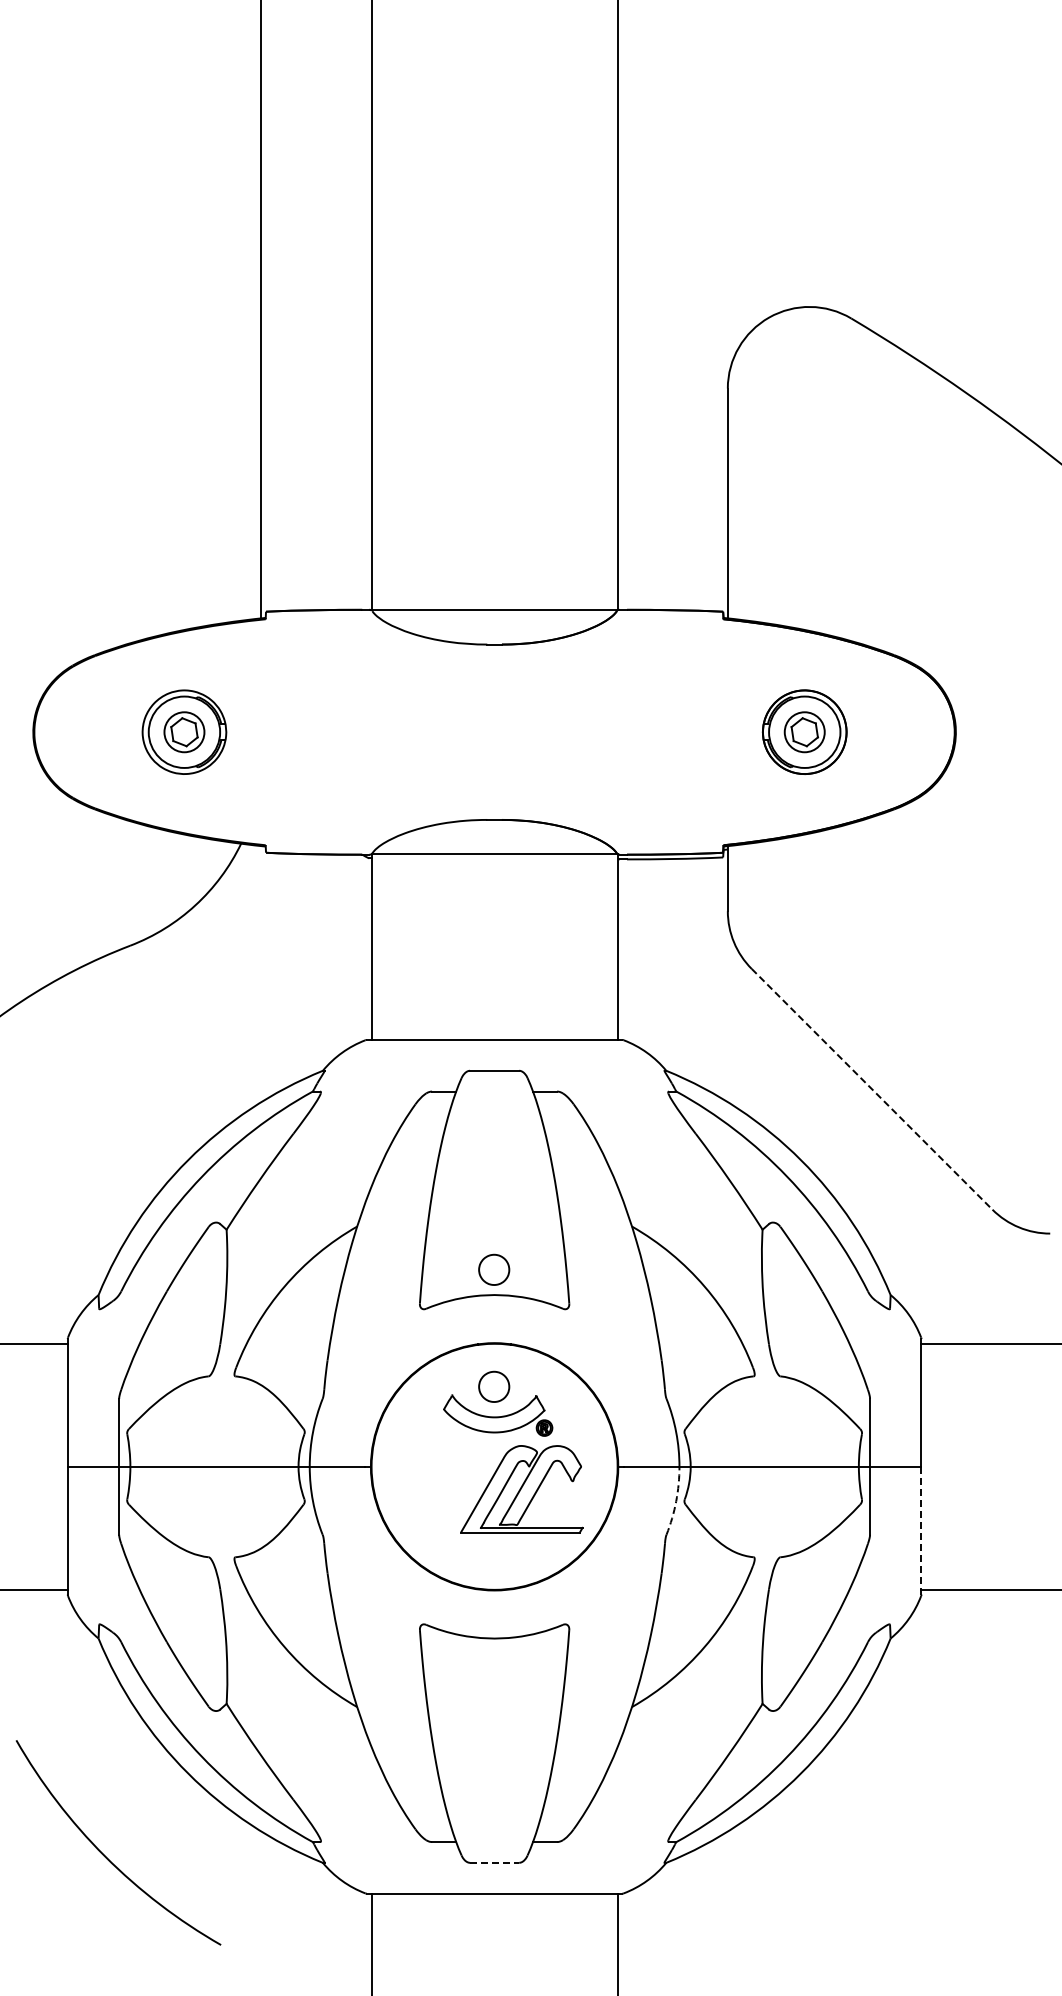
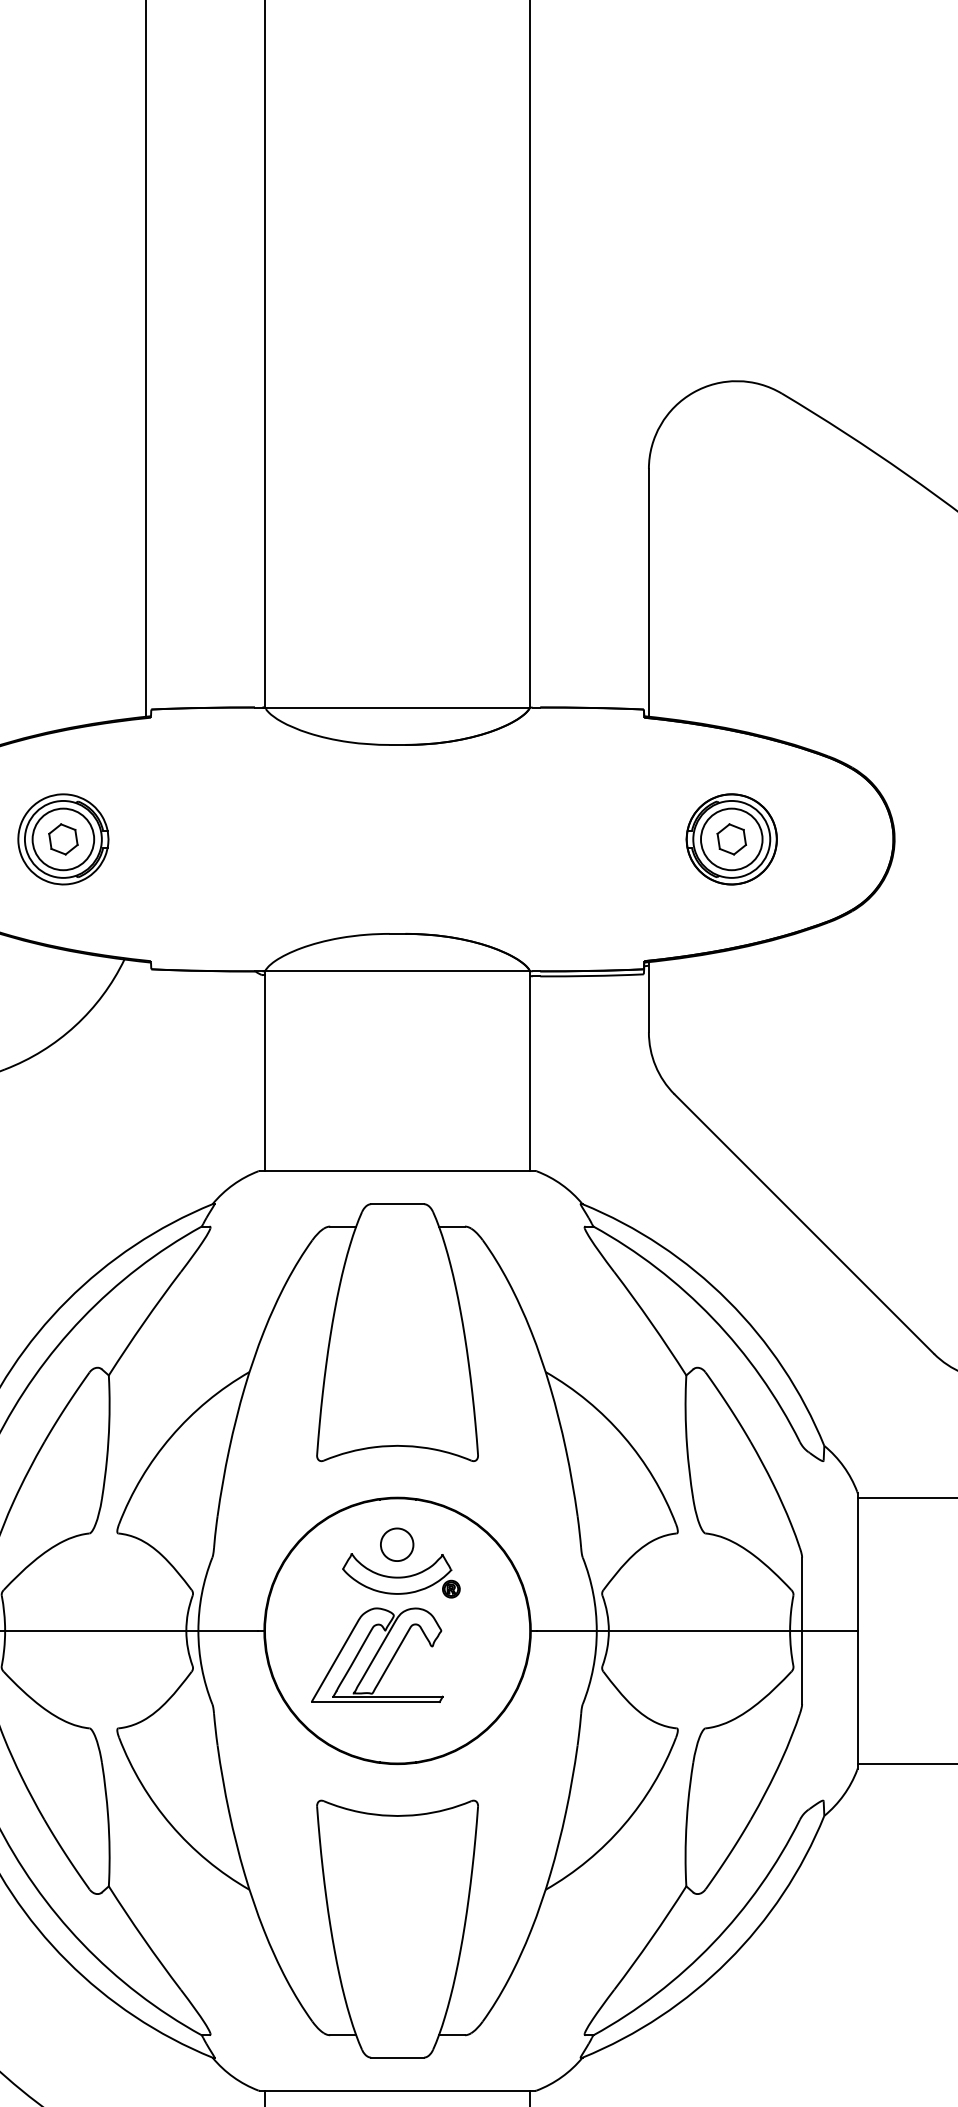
circle: (184, 731) -> (63, 838), size x1.43
circle: (804, 731) -> (731, 838), size x1.43
line: (872, 1089) -> (804, 1224), dashed -> solid
part: (494, 1269) -> (397, 1418), removed
part: (521, 1489) -> (377, 1655), moved
arc: (676, 1501) -> (593, 1668), dashed -> solid
line: (921, 1530) -> (857, 1699), dashed -> solid
line: (494, 1862) -> (397, 2057), dashed -> solid

